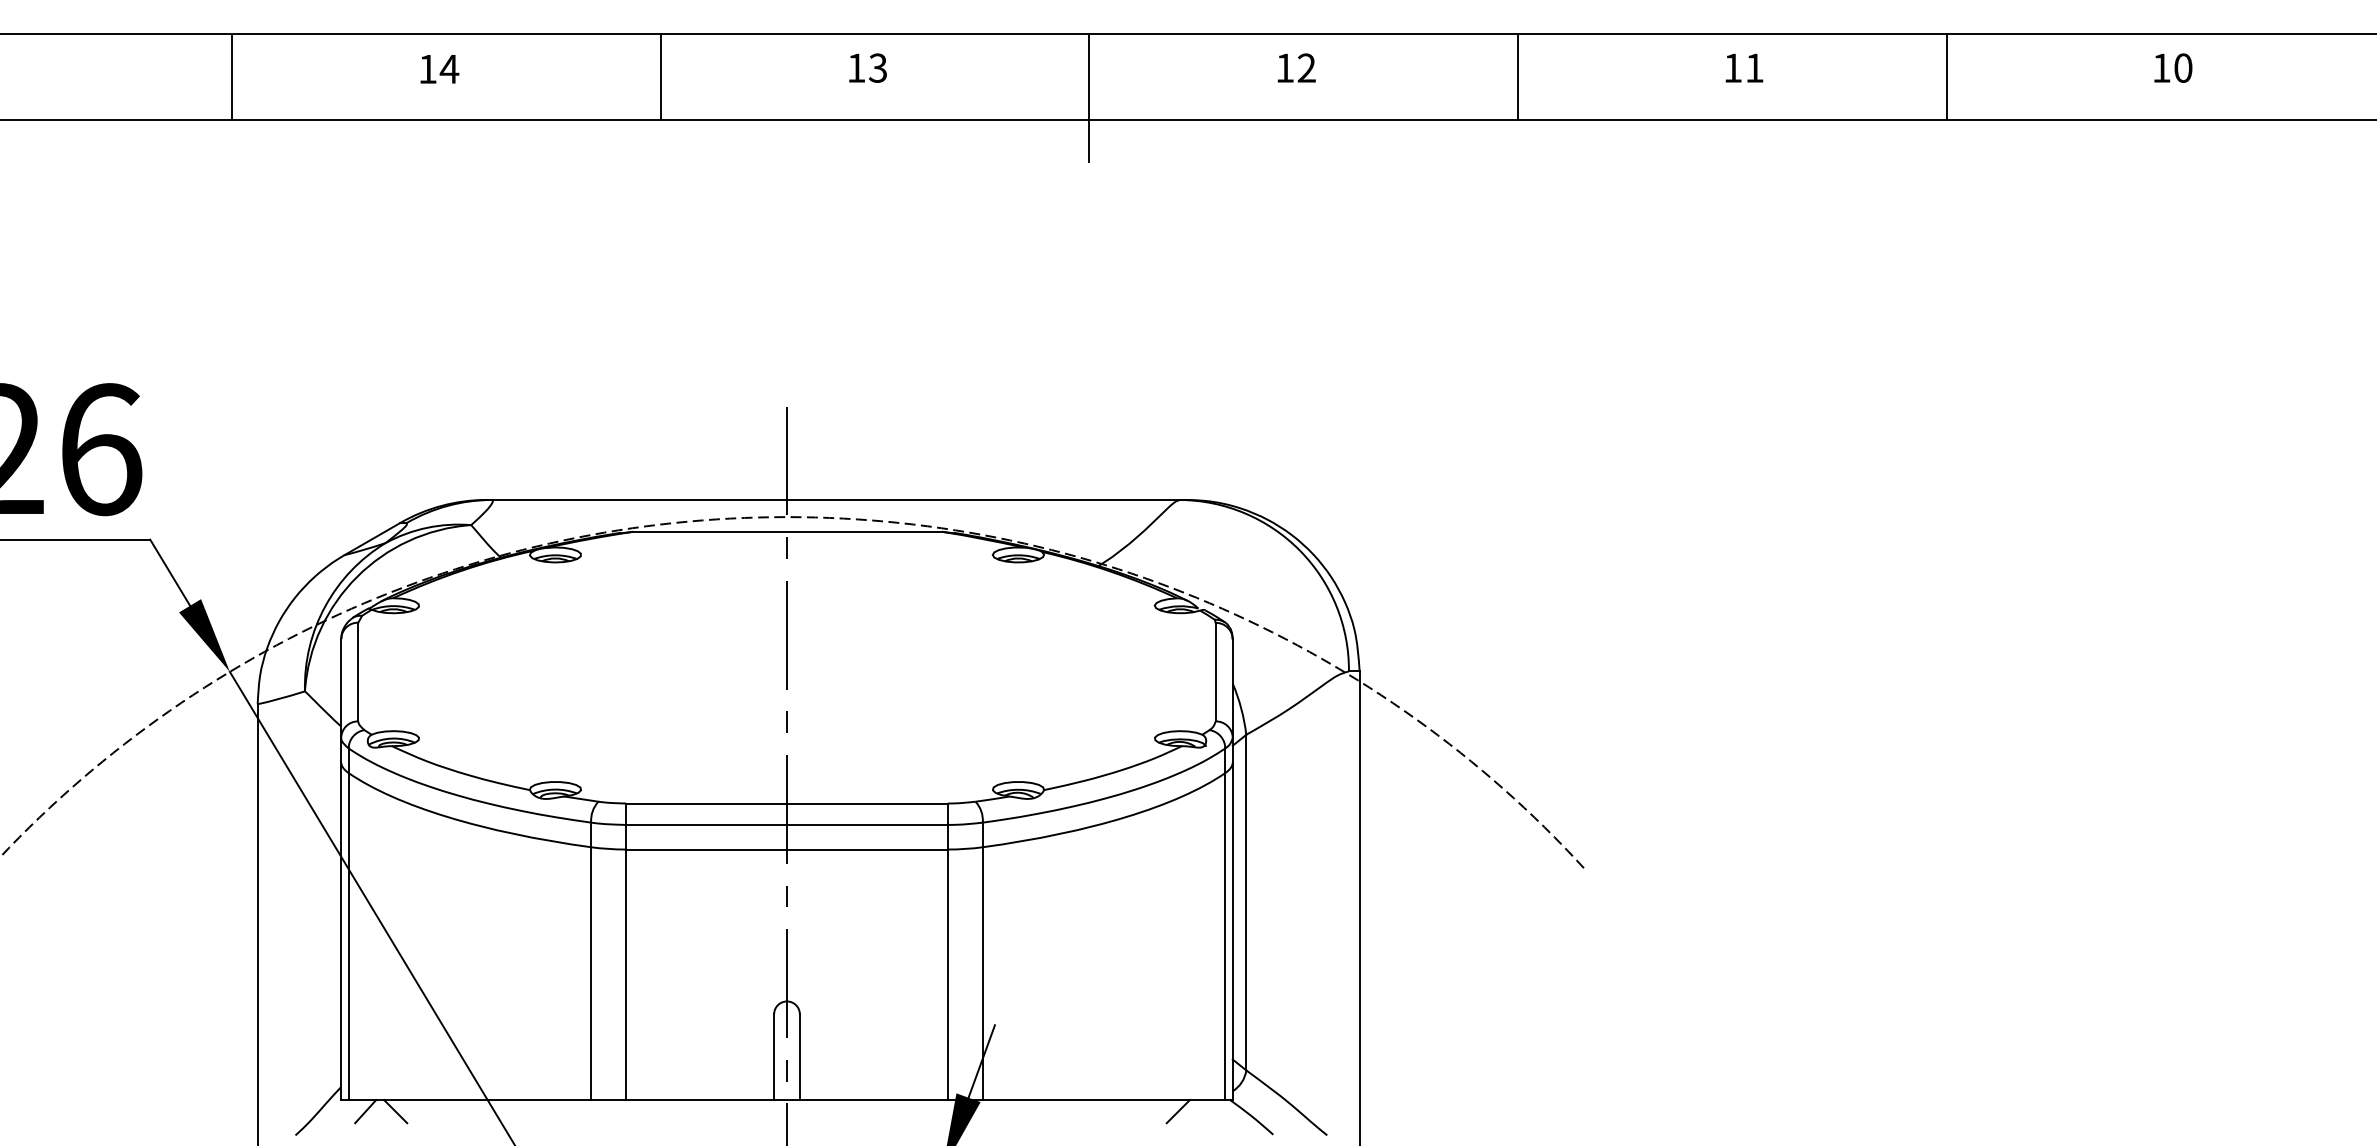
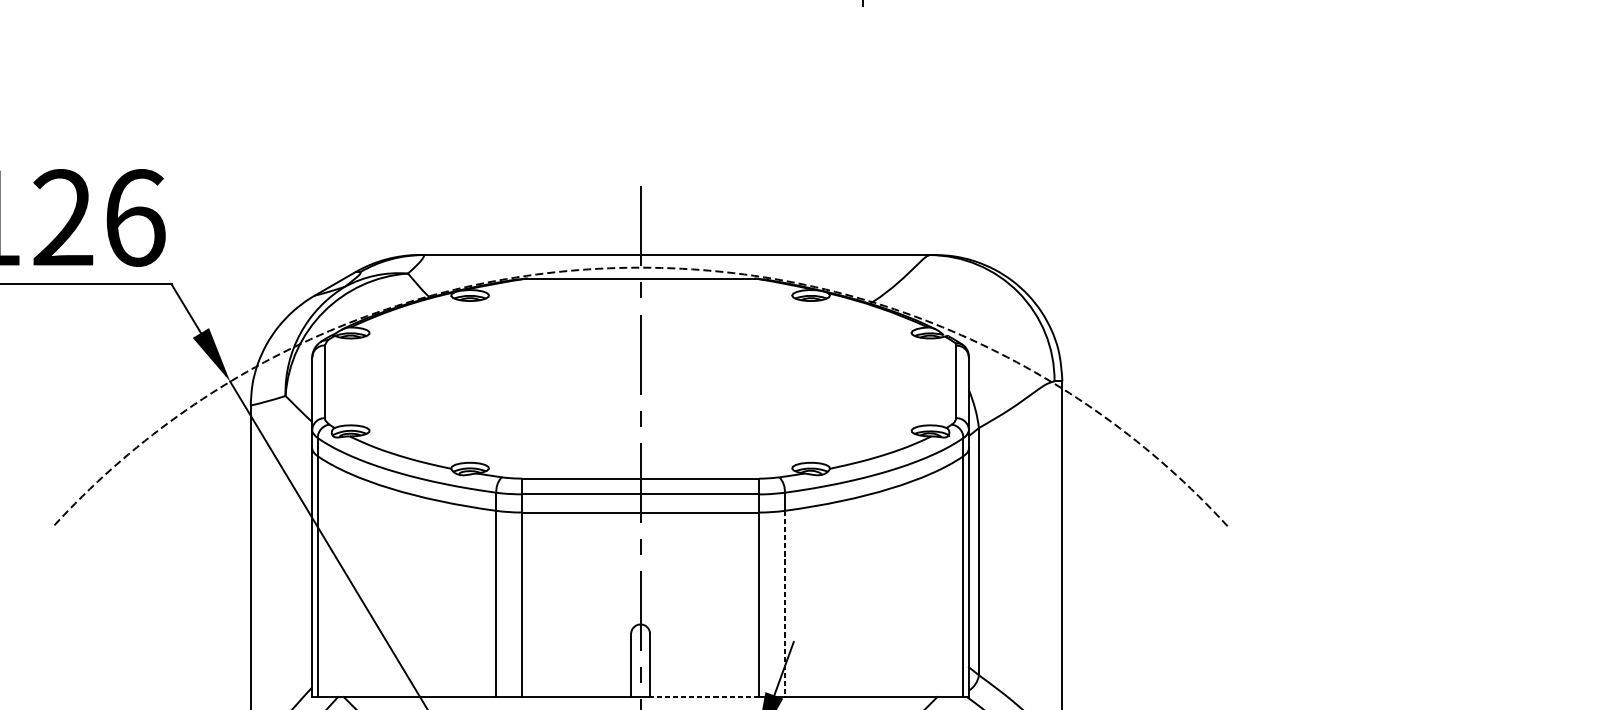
line: (982, 974) -> (784, 604), solid -> dashed
line: (873, 1100) -> (704, 697), solid -> dashed

